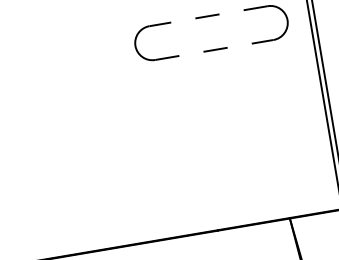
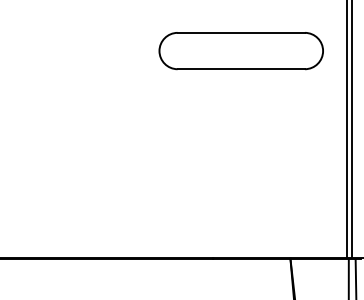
line: (208, 15) -> (241, 32), dashed -> solid
line: (214, 50) -> (241, 69), dashed -> solid

